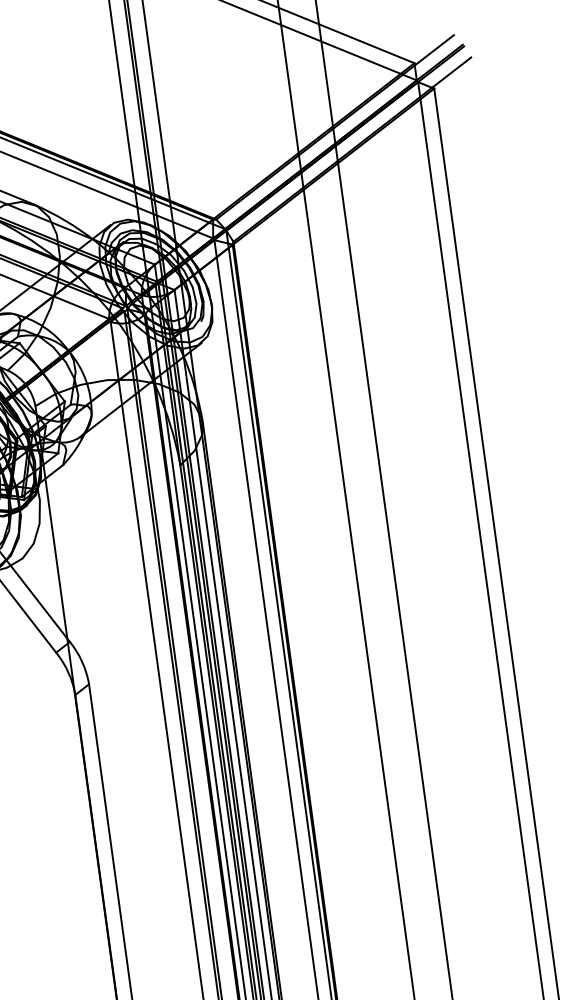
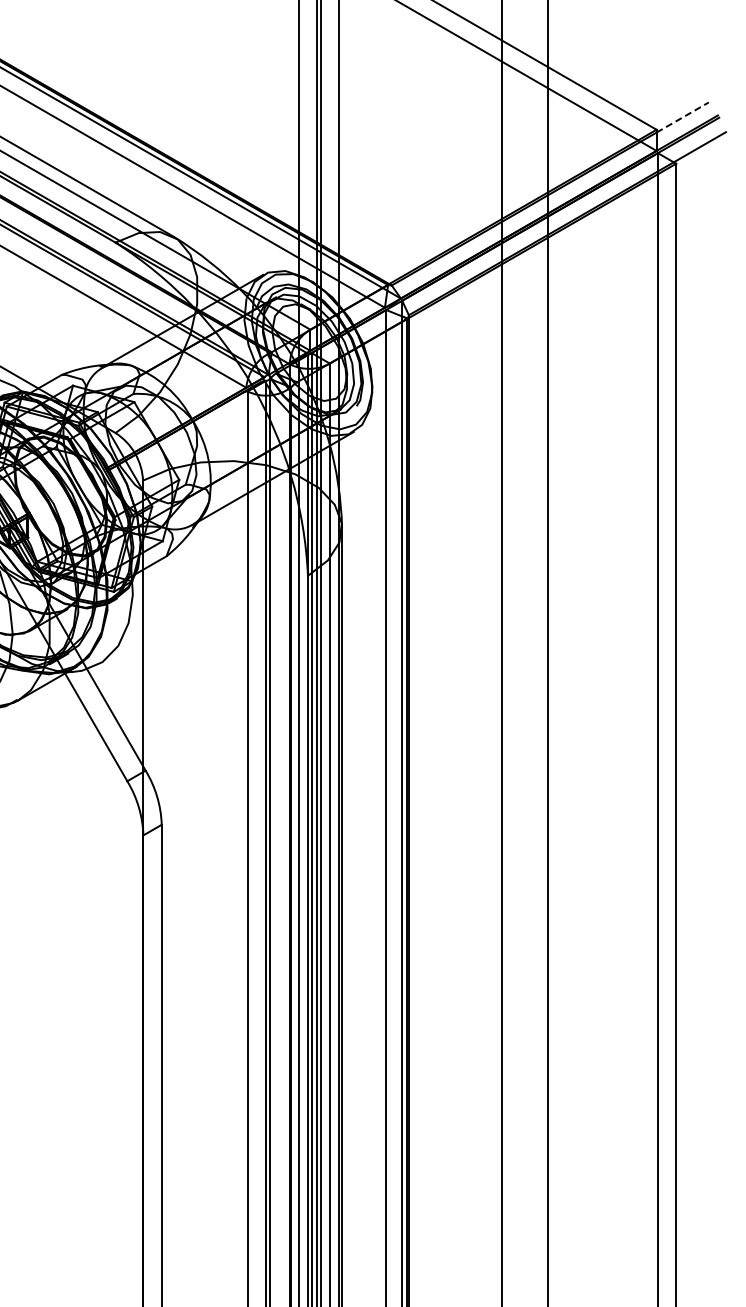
line: (434, 50) -> (683, 117), solid -> dashed

